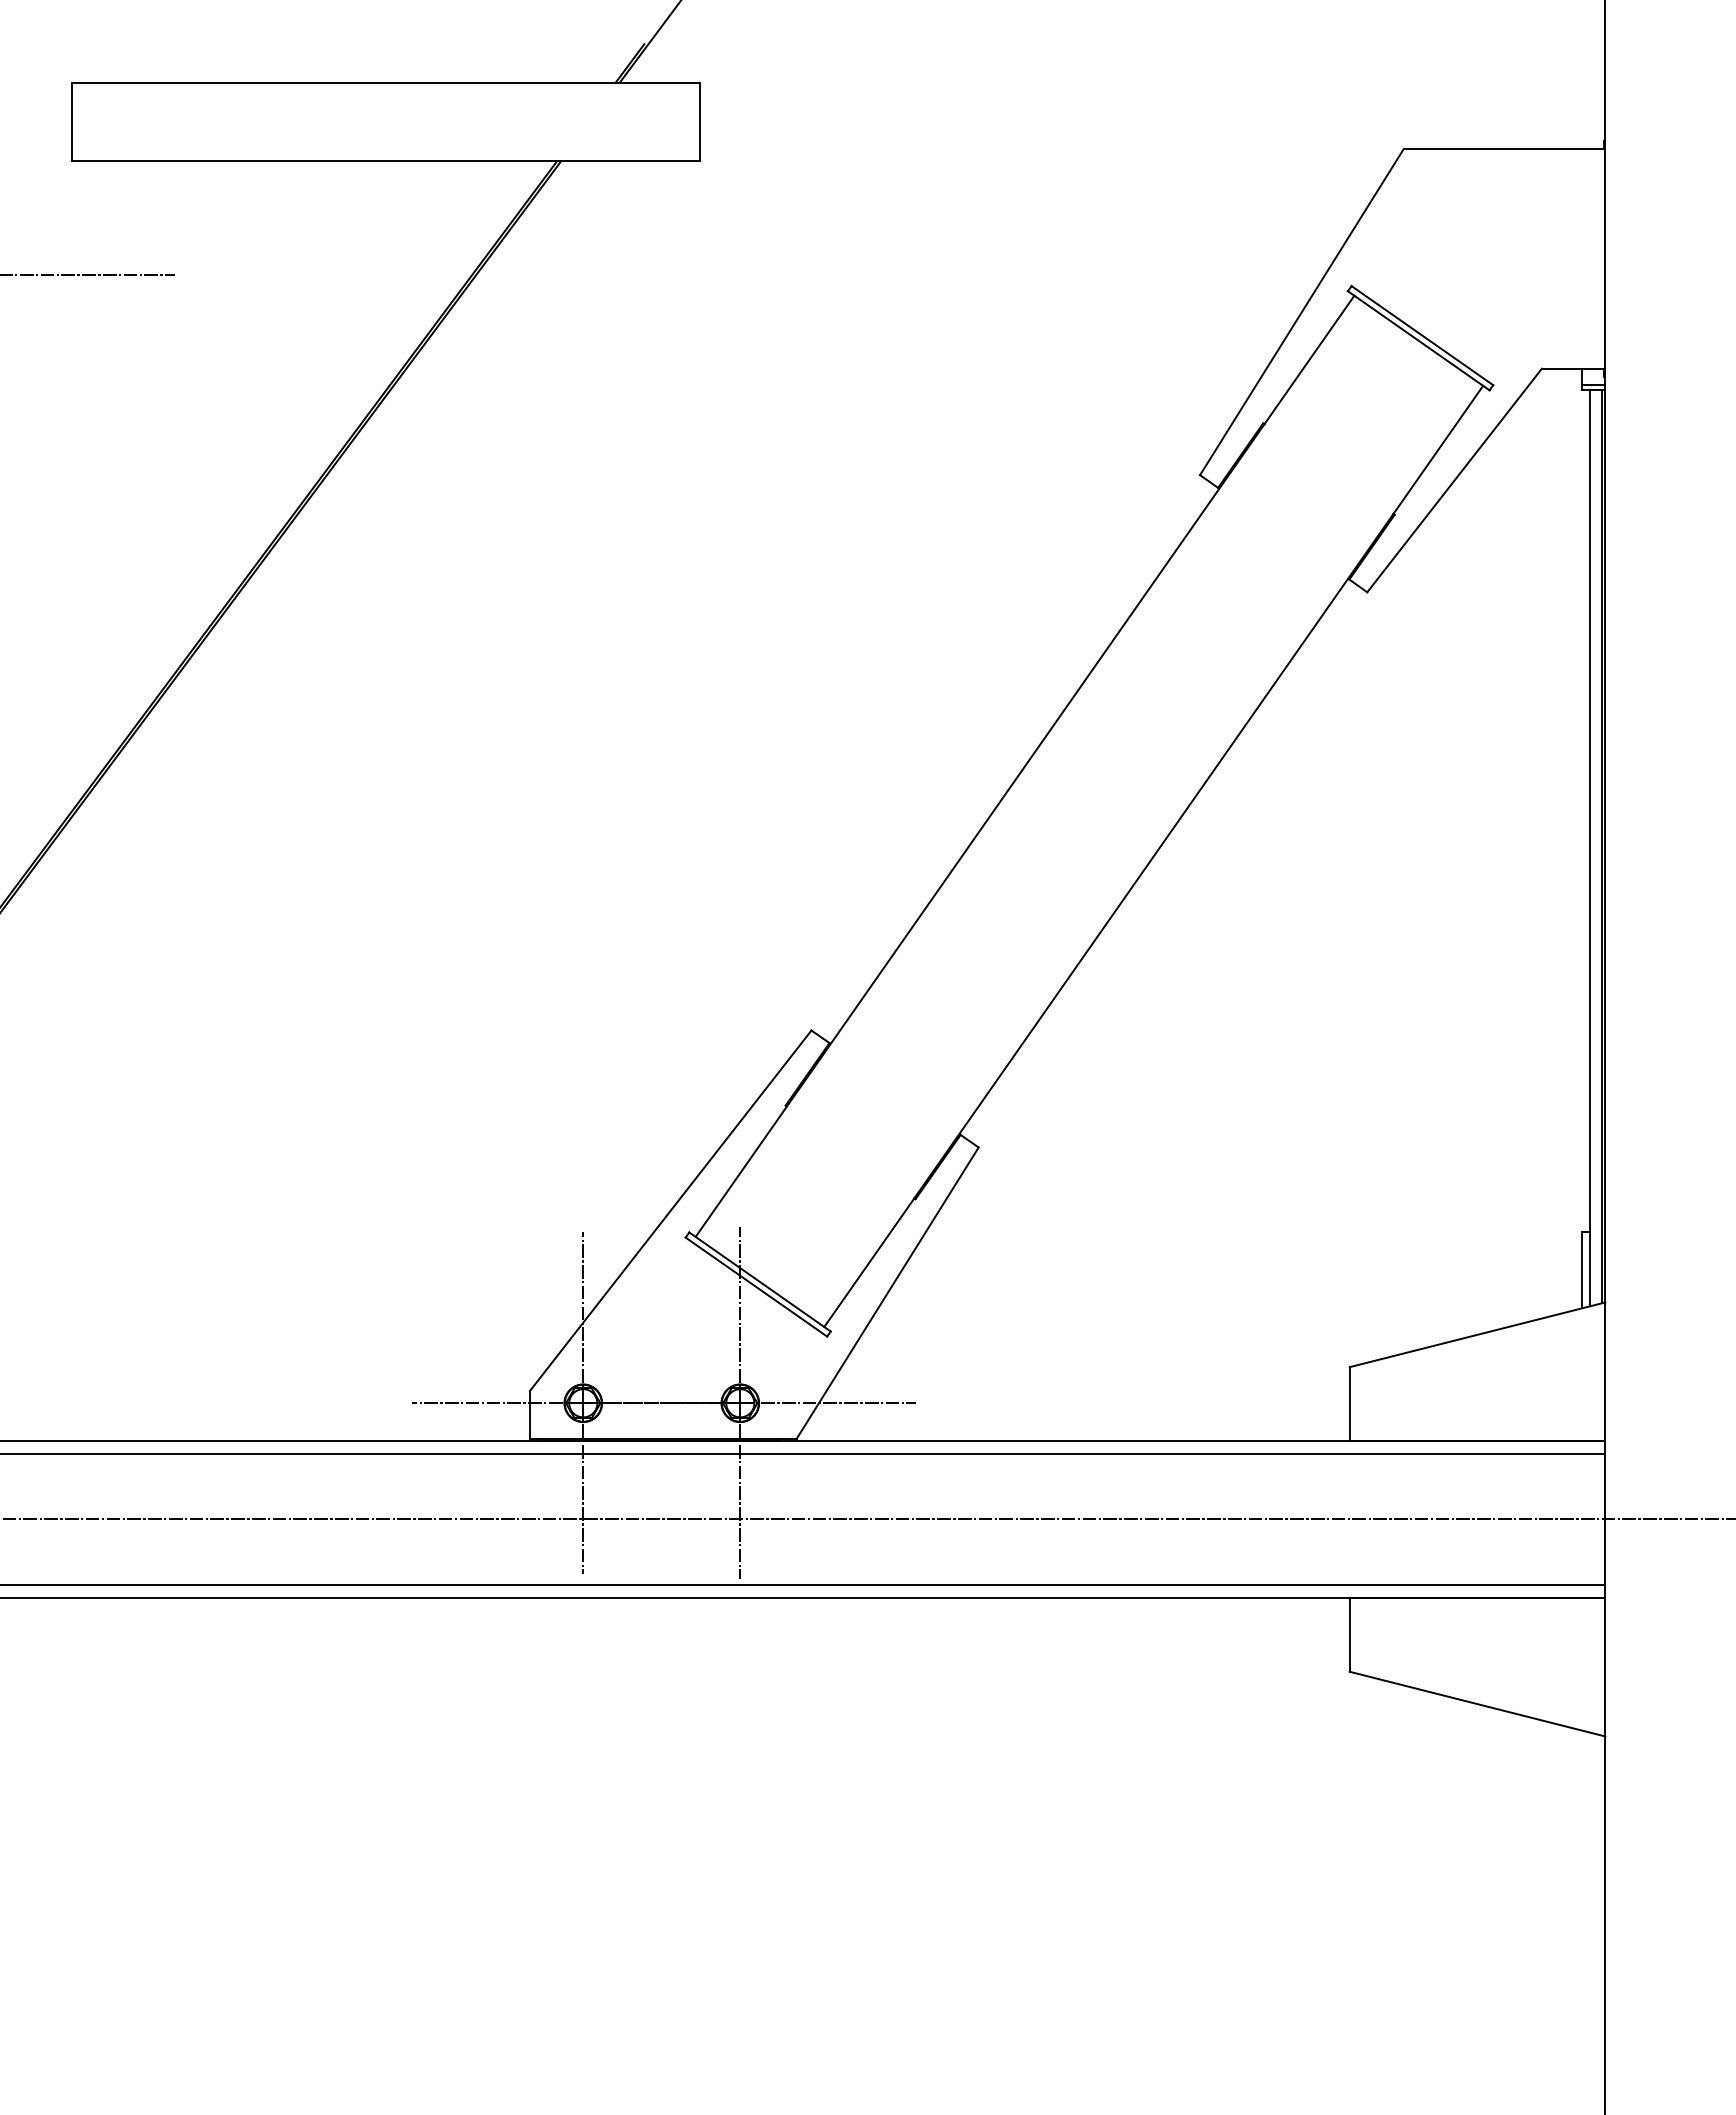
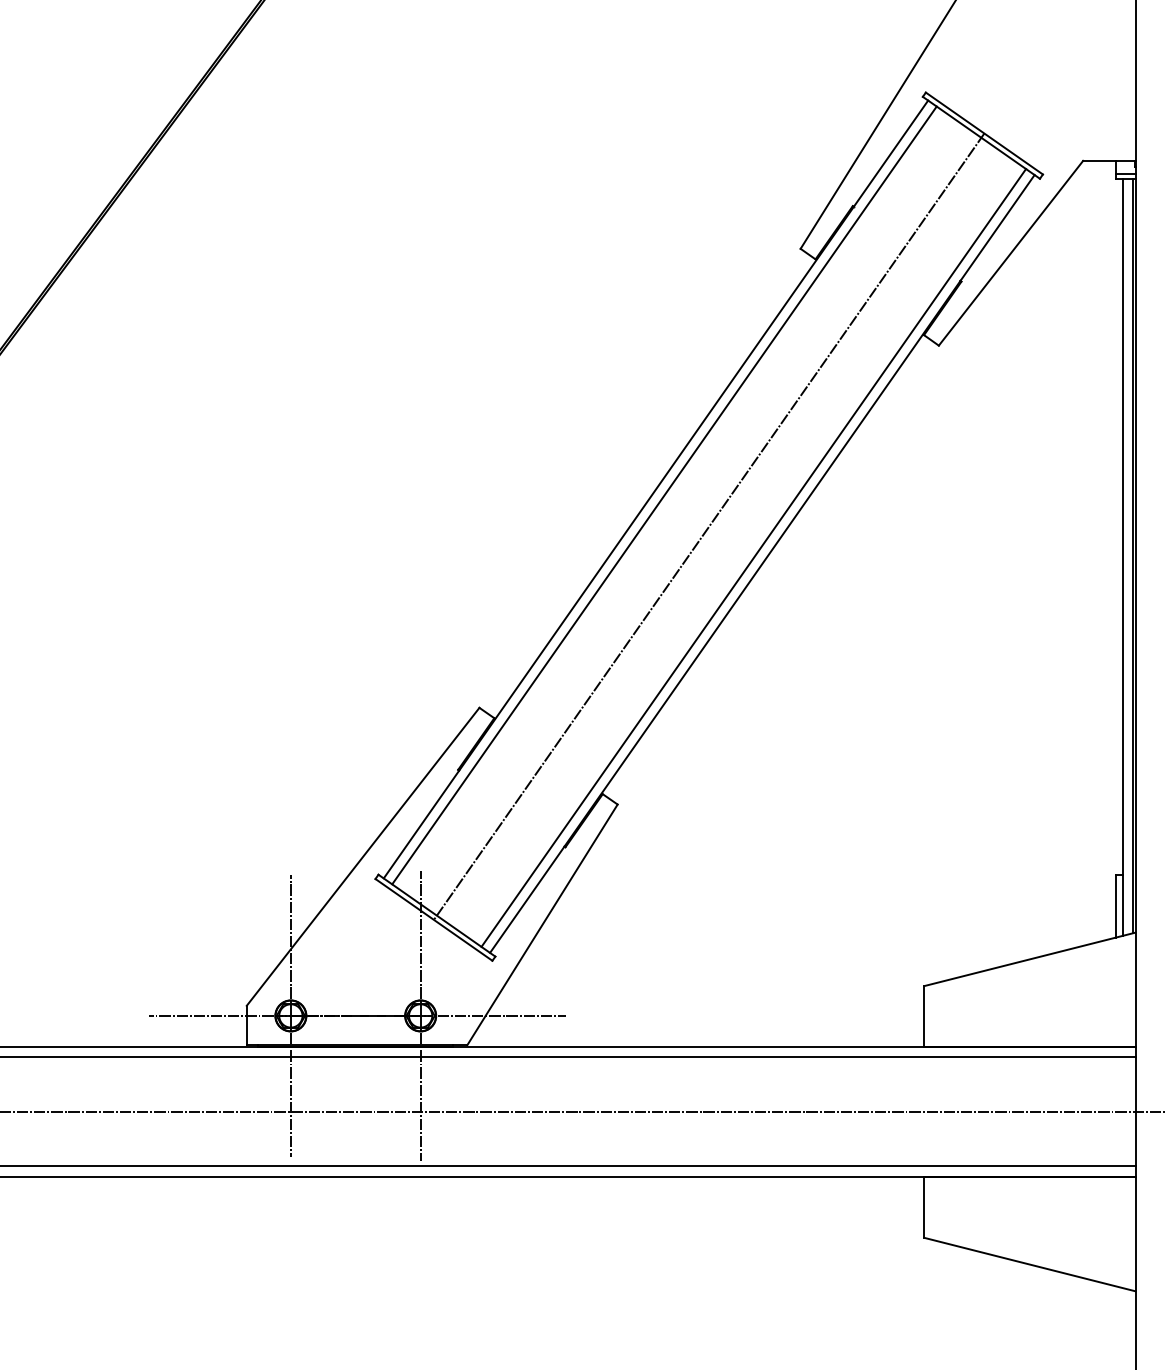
line: (1034, 773) -> (663, 495), added
line: (1089, 811) -> (709, 526), added
line: (1142, 848) -> (753, 557), added

